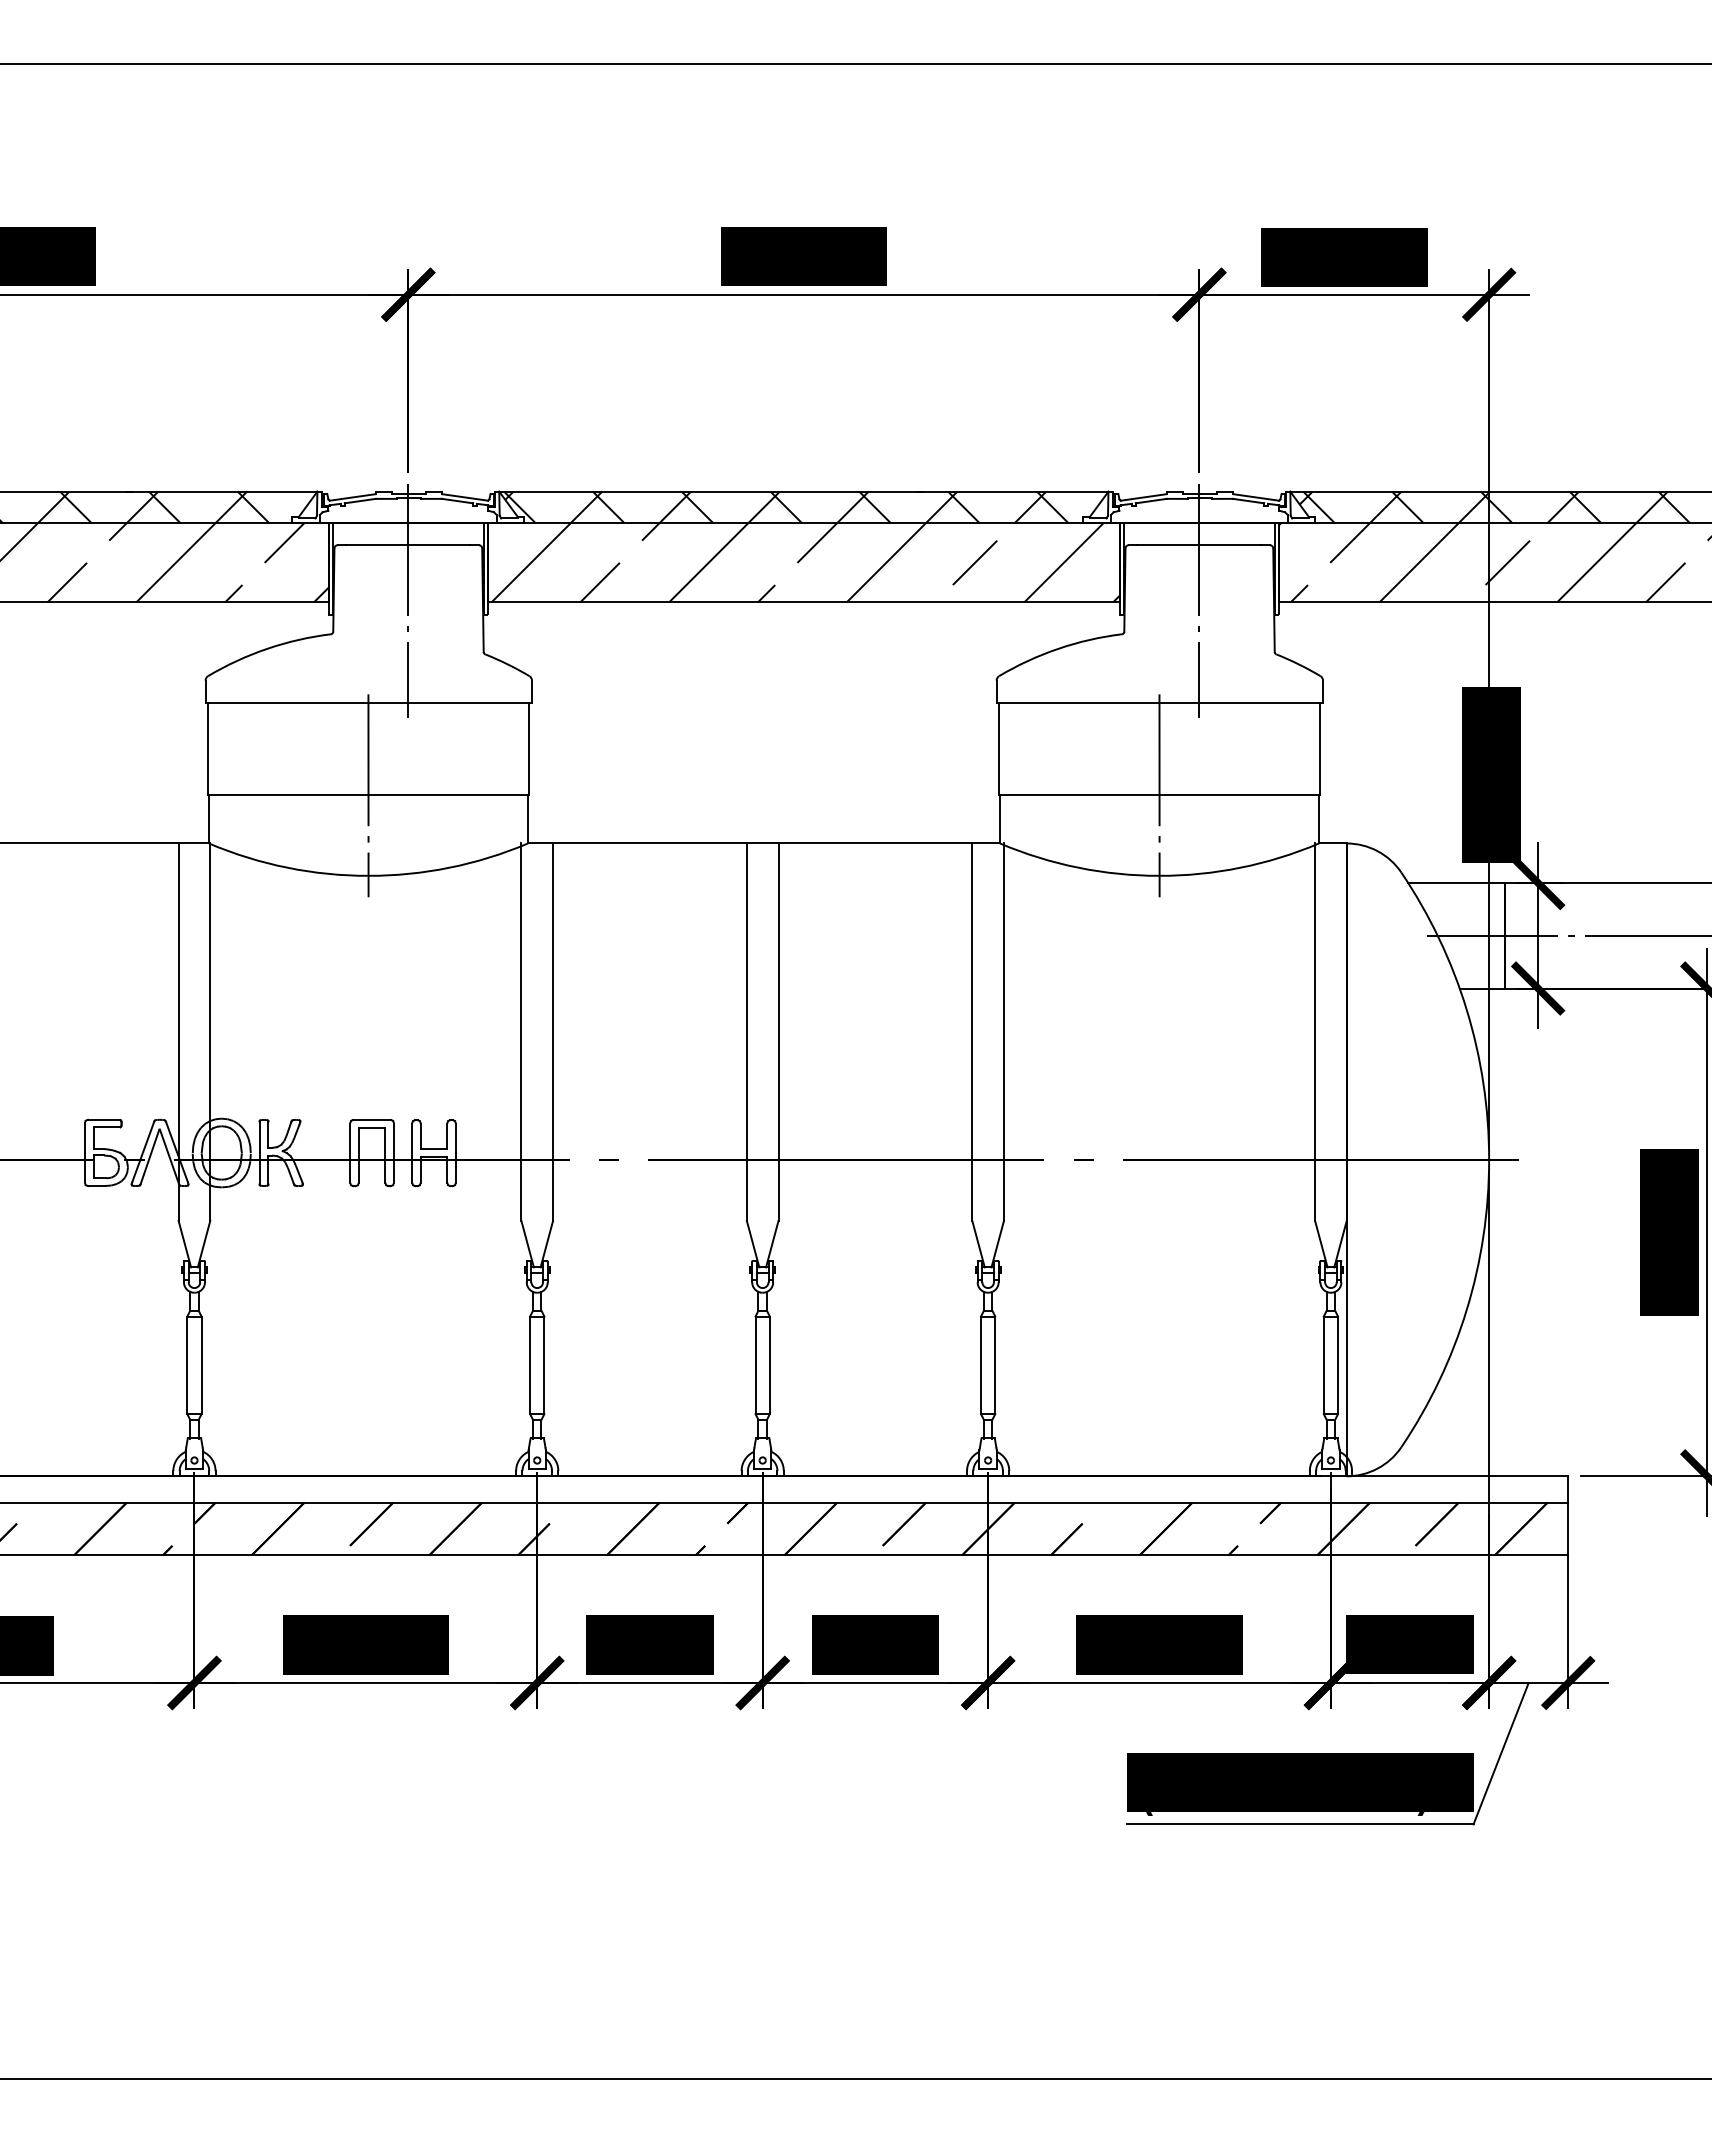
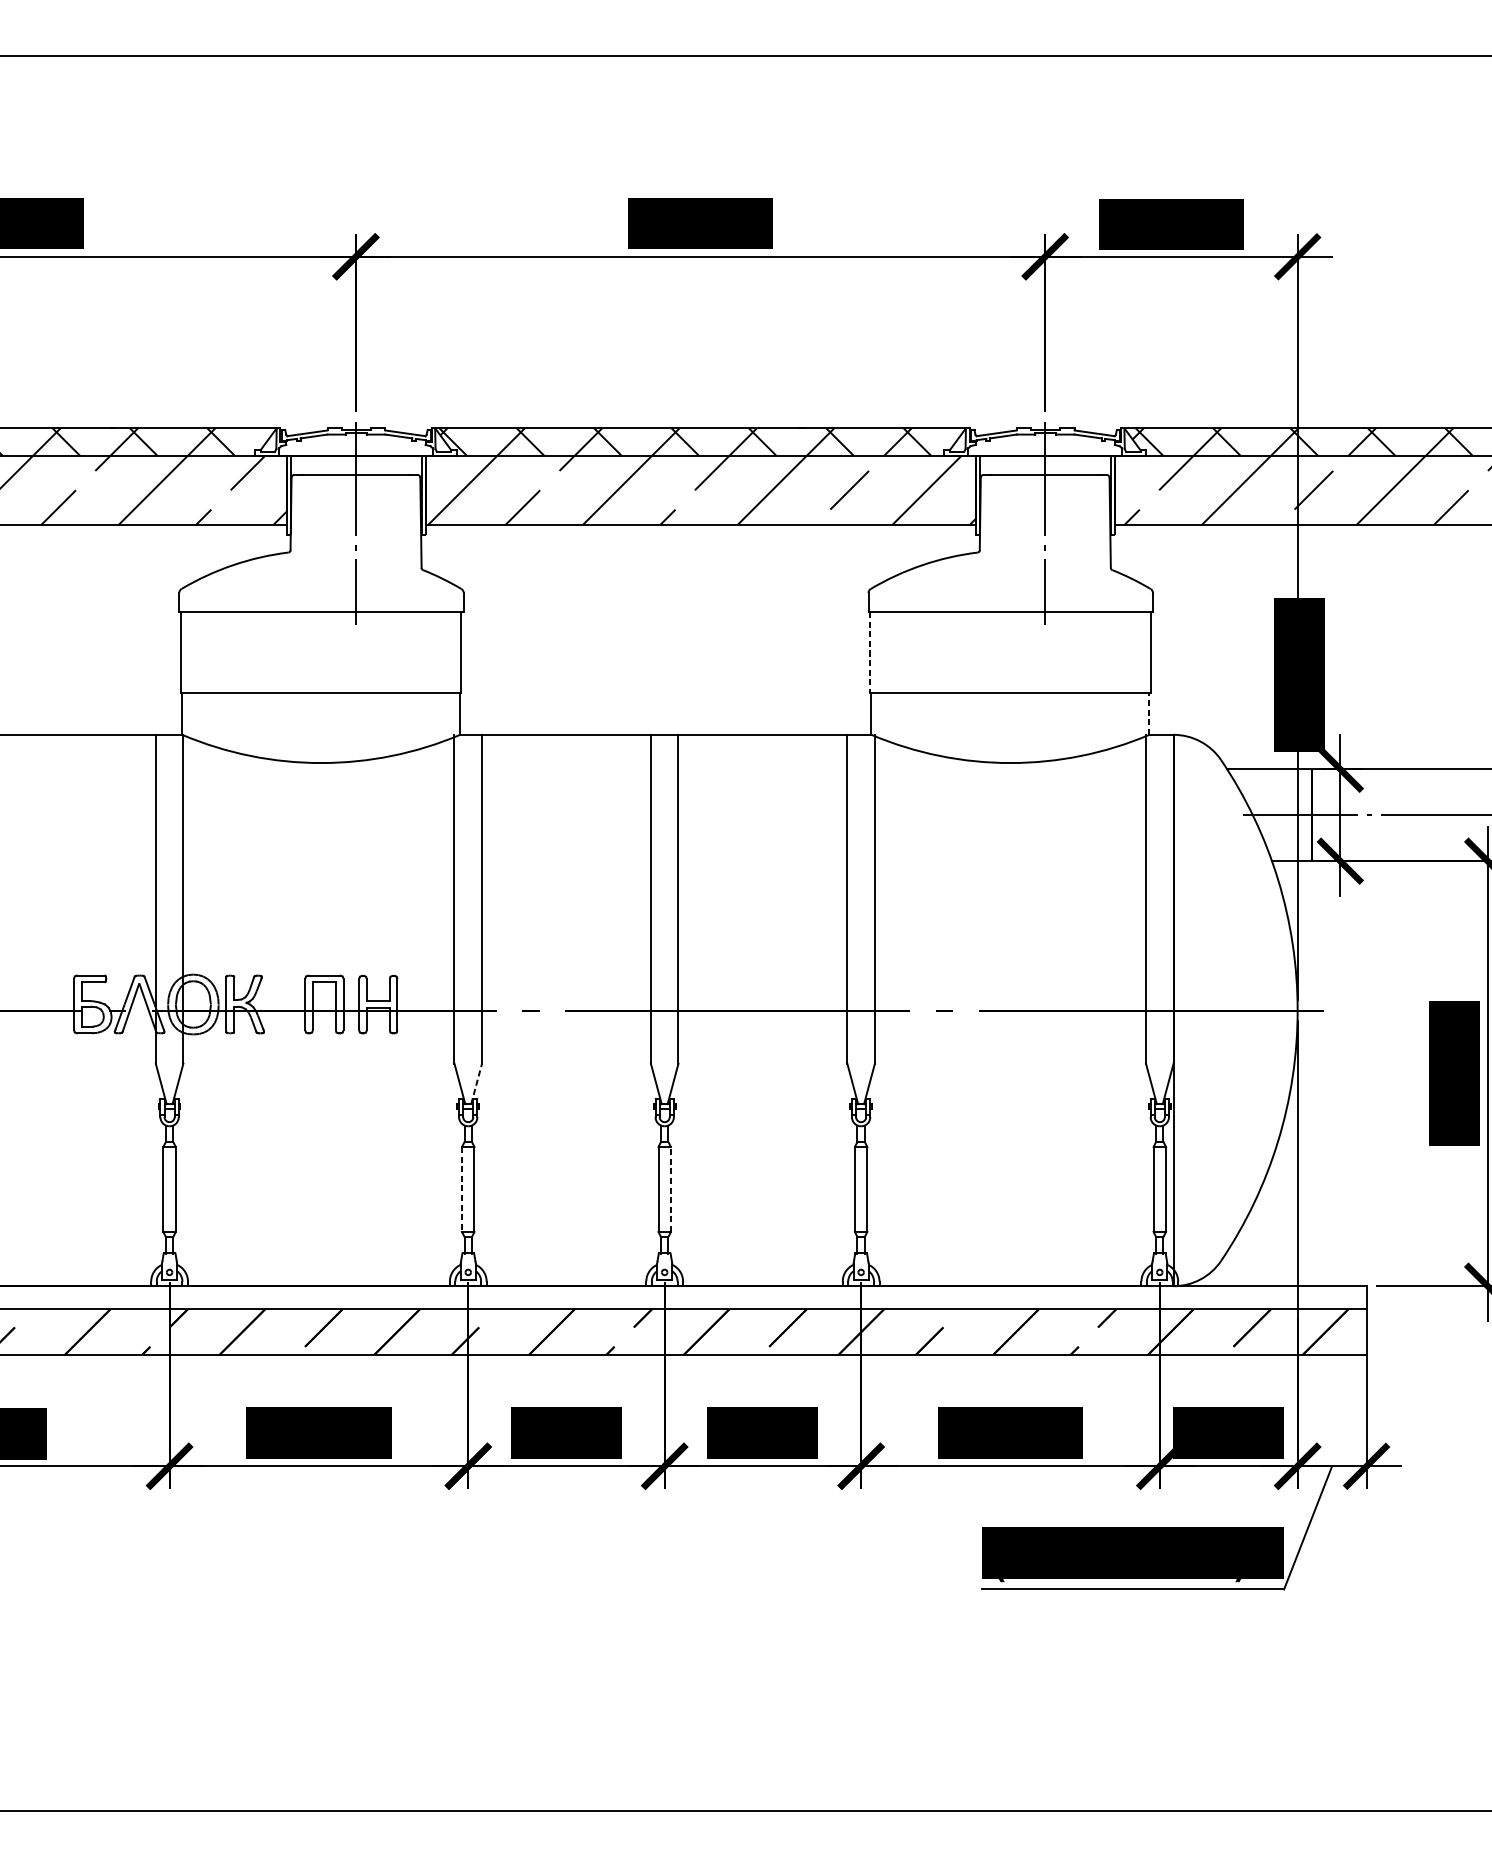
line: (998, 749) -> (870, 652), solid -> dashed
line: (368, 795) -> (321, 693), removed
line: (1159, 795) -> (1010, 693), removed
line: (1319, 818) -> (1149, 713), solid -> dashed
line: (546, 1243) -> (476, 1083), solid -> dashed
line: (530, 1365) -> (462, 1189), solid -> dashed
line: (769, 1365) -> (670, 1189), solid -> dashed

